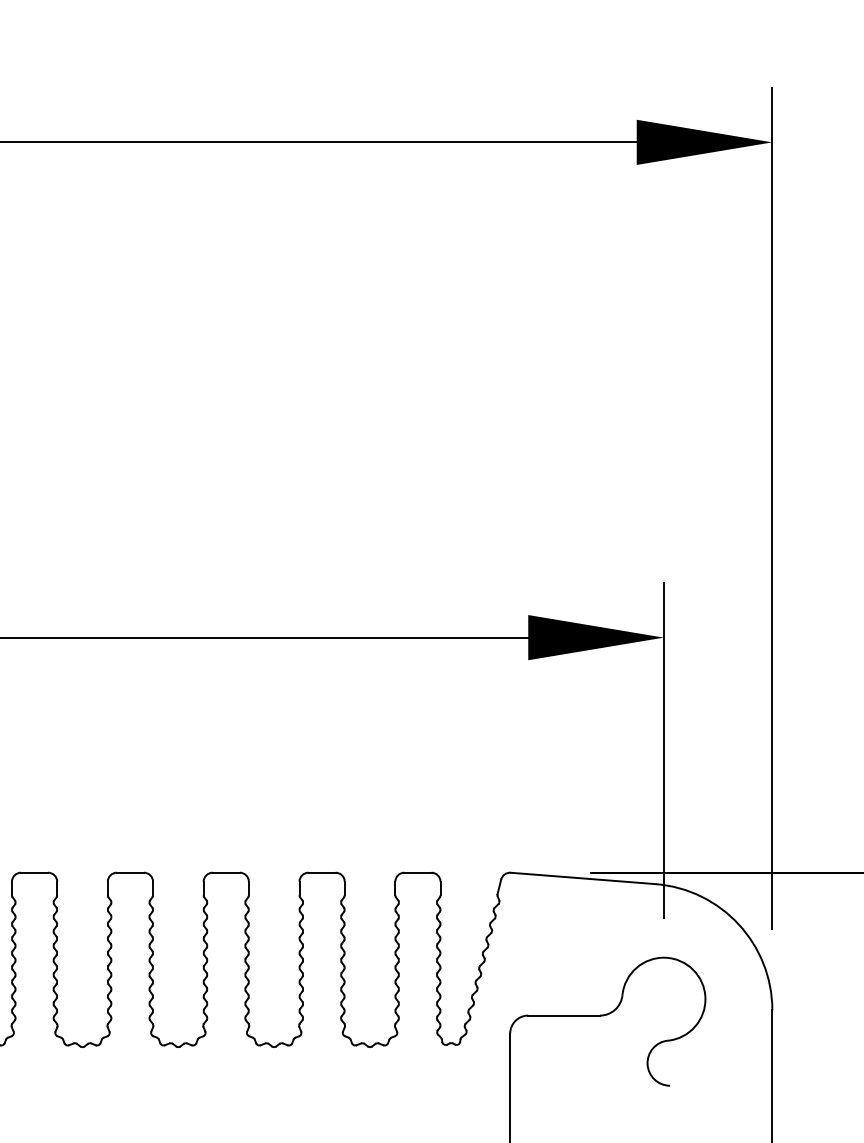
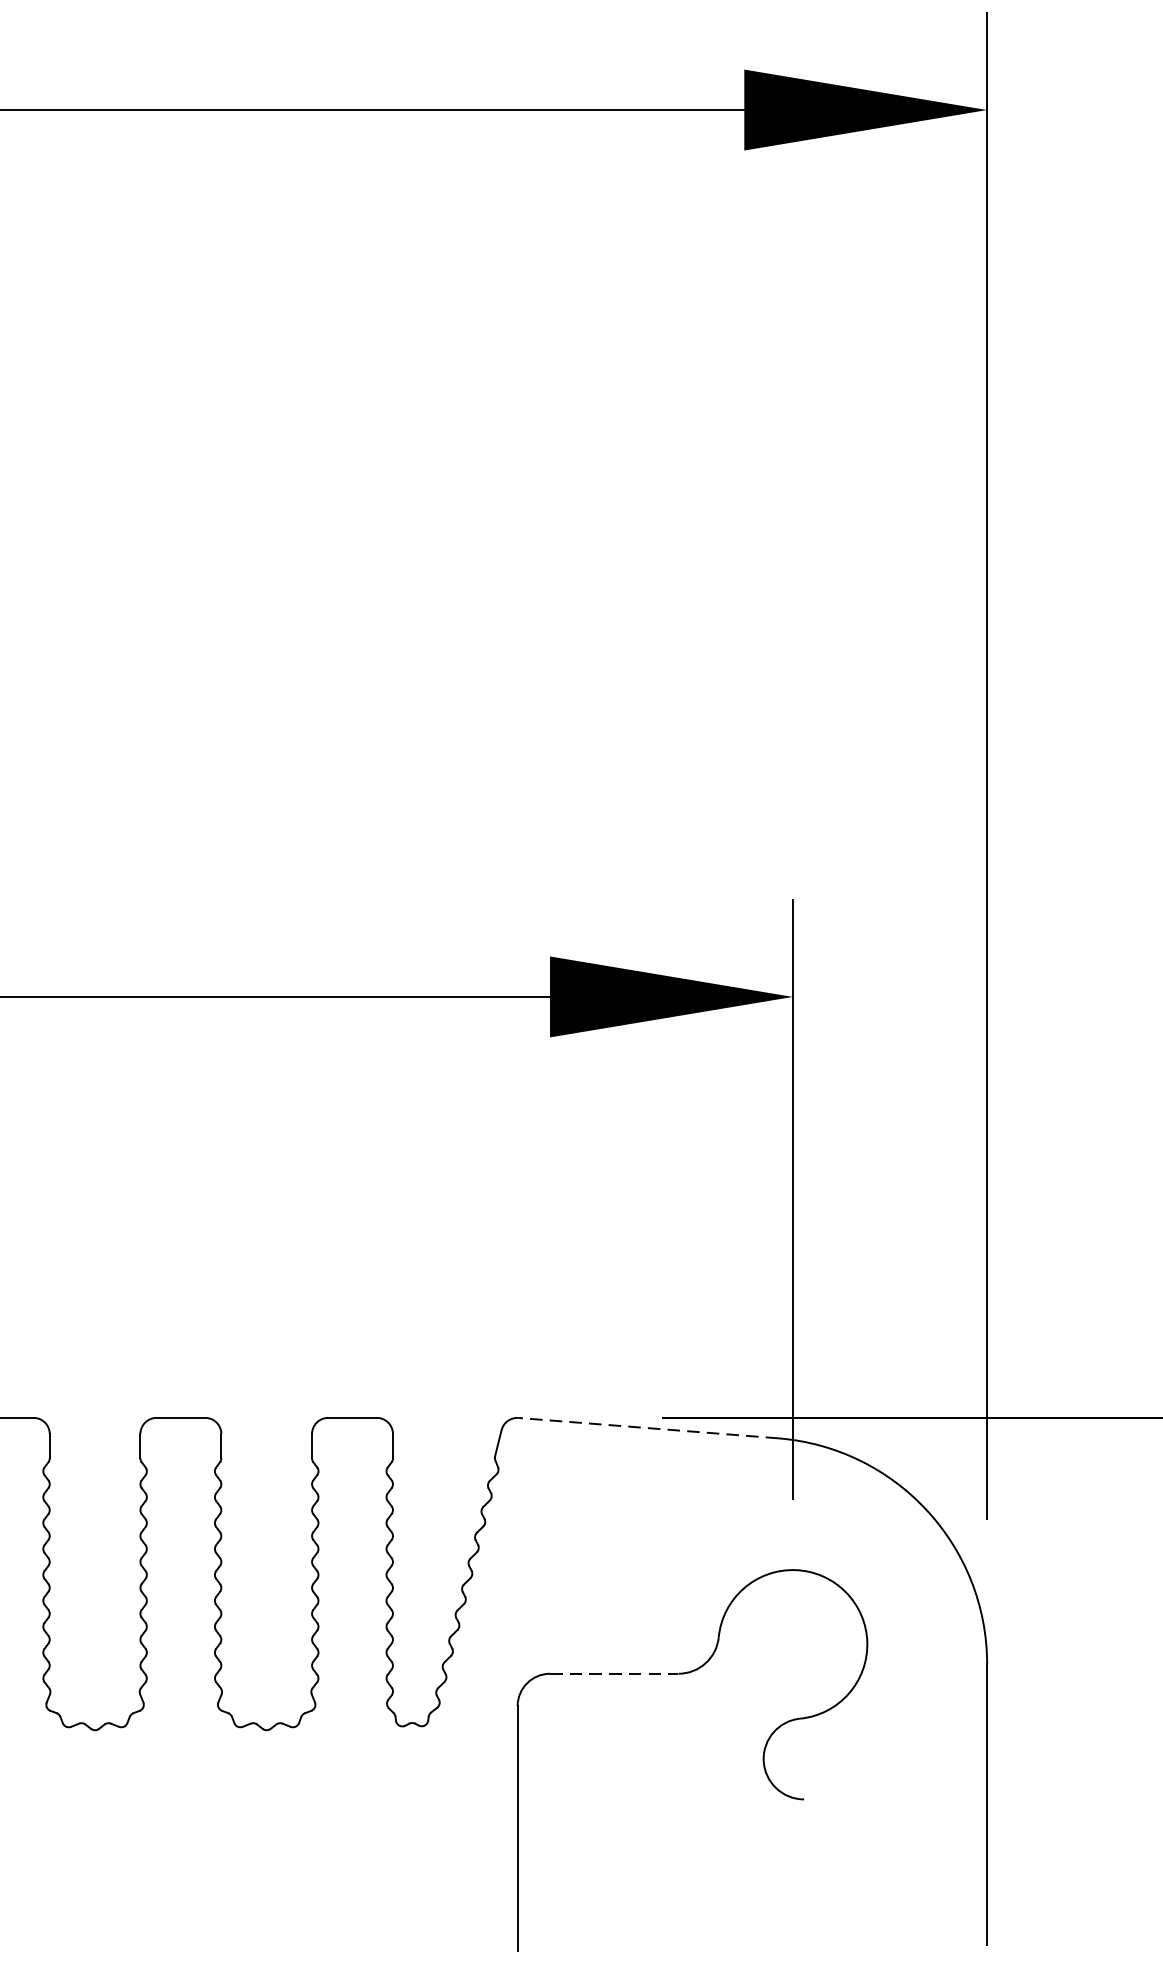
line: (583, 878) -> (648, 1428), solid -> dashed
line: (564, 1015) -> (614, 1673), solid -> dashed

